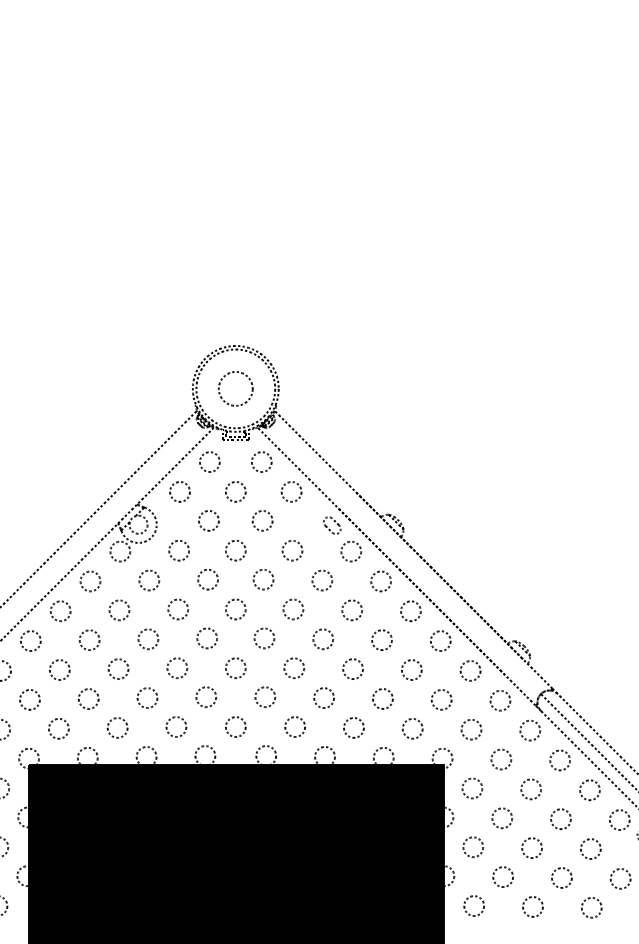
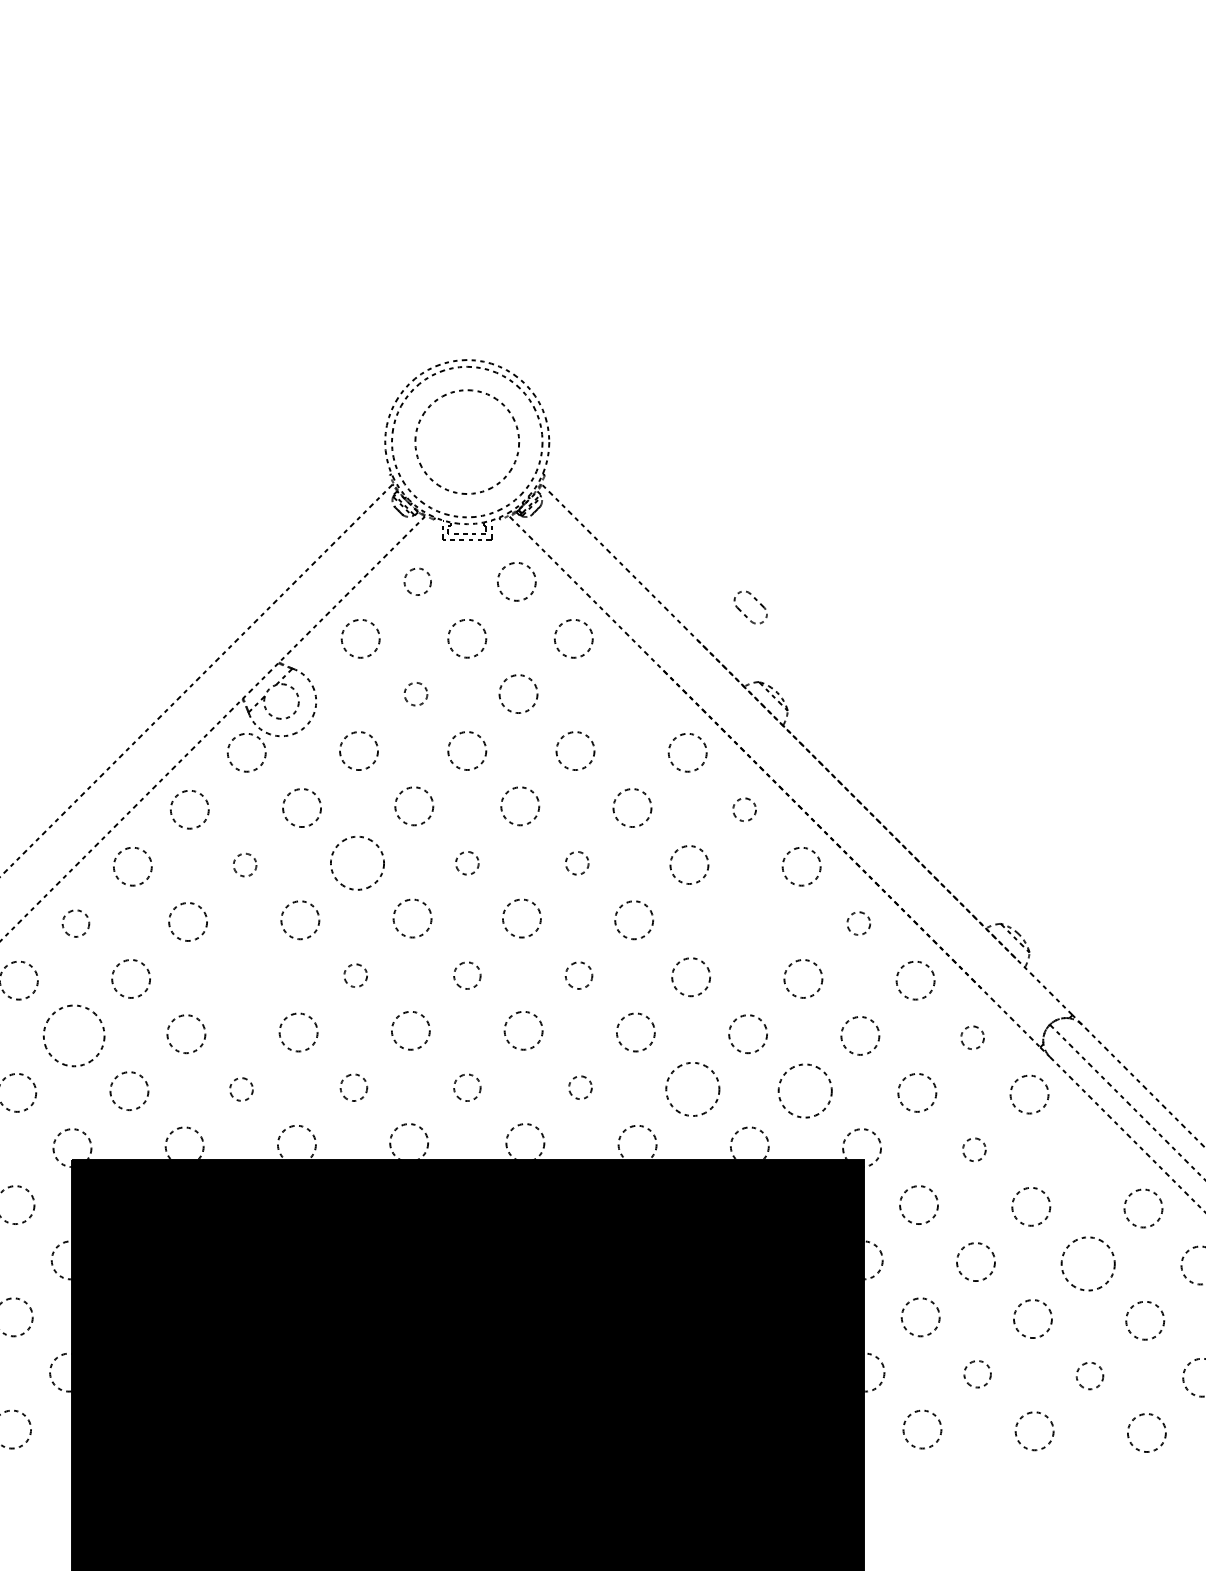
circle: (235, 388) -> (466, 441), size x1.6
circle: (209, 461) -> (417, 580), size x0.7
circle: (208, 520) -> (415, 693), size x0.6
part: (332, 525) -> (751, 607), moved
circle: (380, 581) -> (743, 809), size x0.6
circle: (177, 609) -> (355, 863), size x1.4
circle: (235, 609) -> (466, 863), size x0.6
circle: (293, 609) -> (577, 863), size x0.6
circle: (119, 610) -> (245, 865), size x0.6
circle: (381, 639) -> (745, 920), removed
circle: (30, 640) -> (75, 922), size x0.7
circle: (440, 640) -> (858, 922), size x0.6
circle: (118, 668) -> (243, 975), removed
circle: (177, 668) -> (355, 975), size x0.6
circle: (235, 668) -> (466, 975), size x0.7
circle: (294, 668) -> (579, 975), size x0.7
circle: (29, 699) -> (73, 1035), size x1.6
circle: (500, 700) -> (972, 1037), size x0.6
circle: (176, 726) -> (354, 1086), size x0.7
circle: (235, 726) -> (466, 1086), size x0.7
circle: (294, 726) -> (579, 1086), size x0.6
circle: (117, 727) -> (241, 1088), size x0.6
circle: (353, 727) -> (691, 1088), size x1.4
circle: (412, 728) -> (804, 1090), size x1.4
circle: (501, 759) -> (974, 1149), size x0.6
circle: (559, 760) -> (1085, 1151), removed
circle: (560, 818) -> (1087, 1262), size x1.4
circle: (502, 876) -> (976, 1373), size x0.7
circle: (561, 877) -> (1089, 1375), size x0.7

